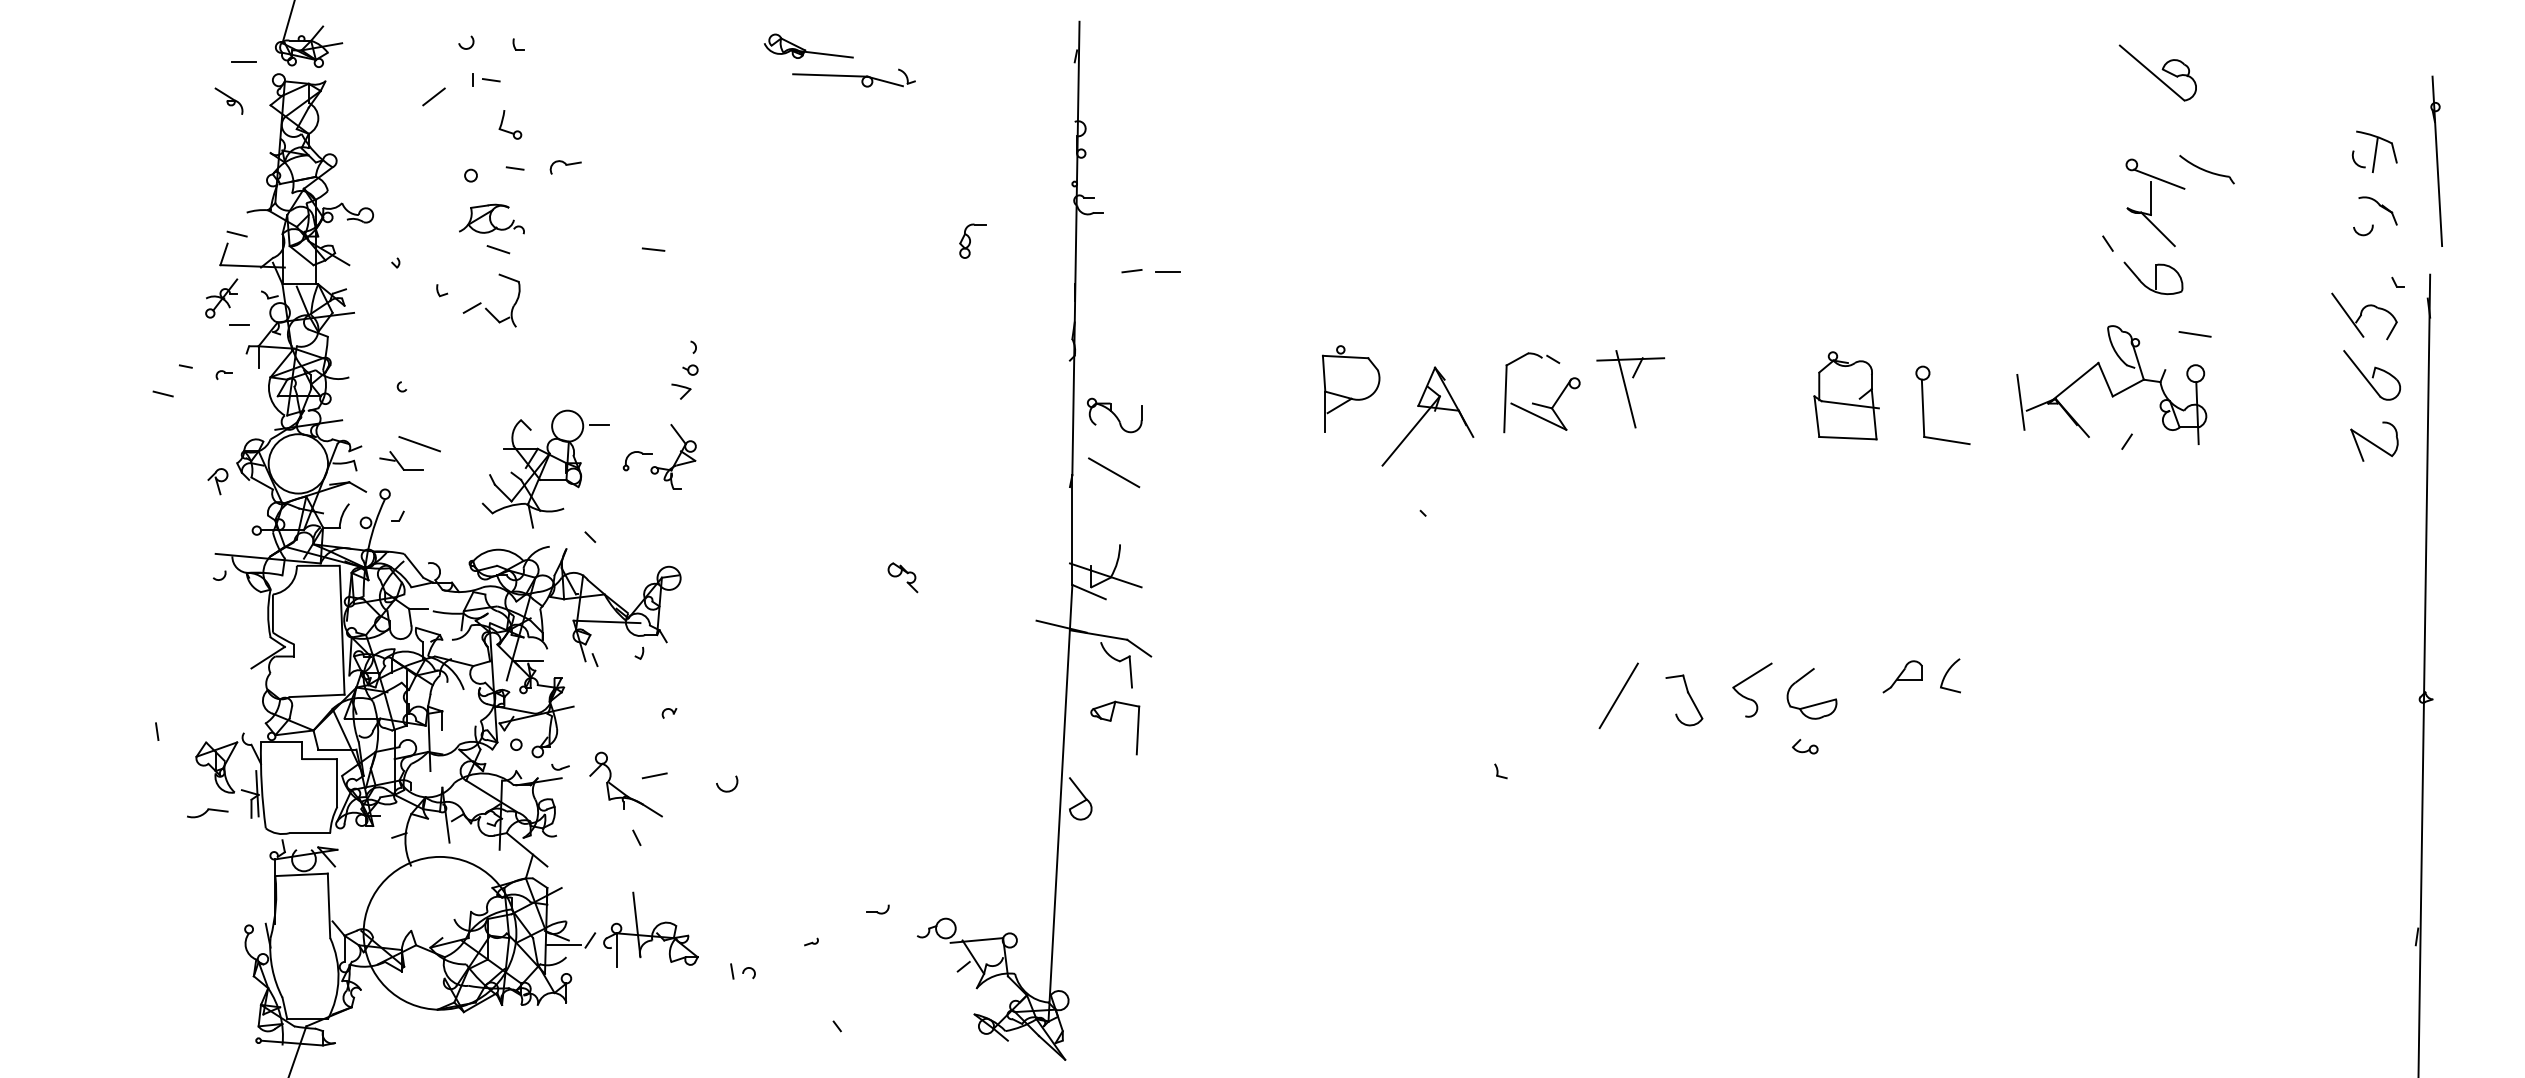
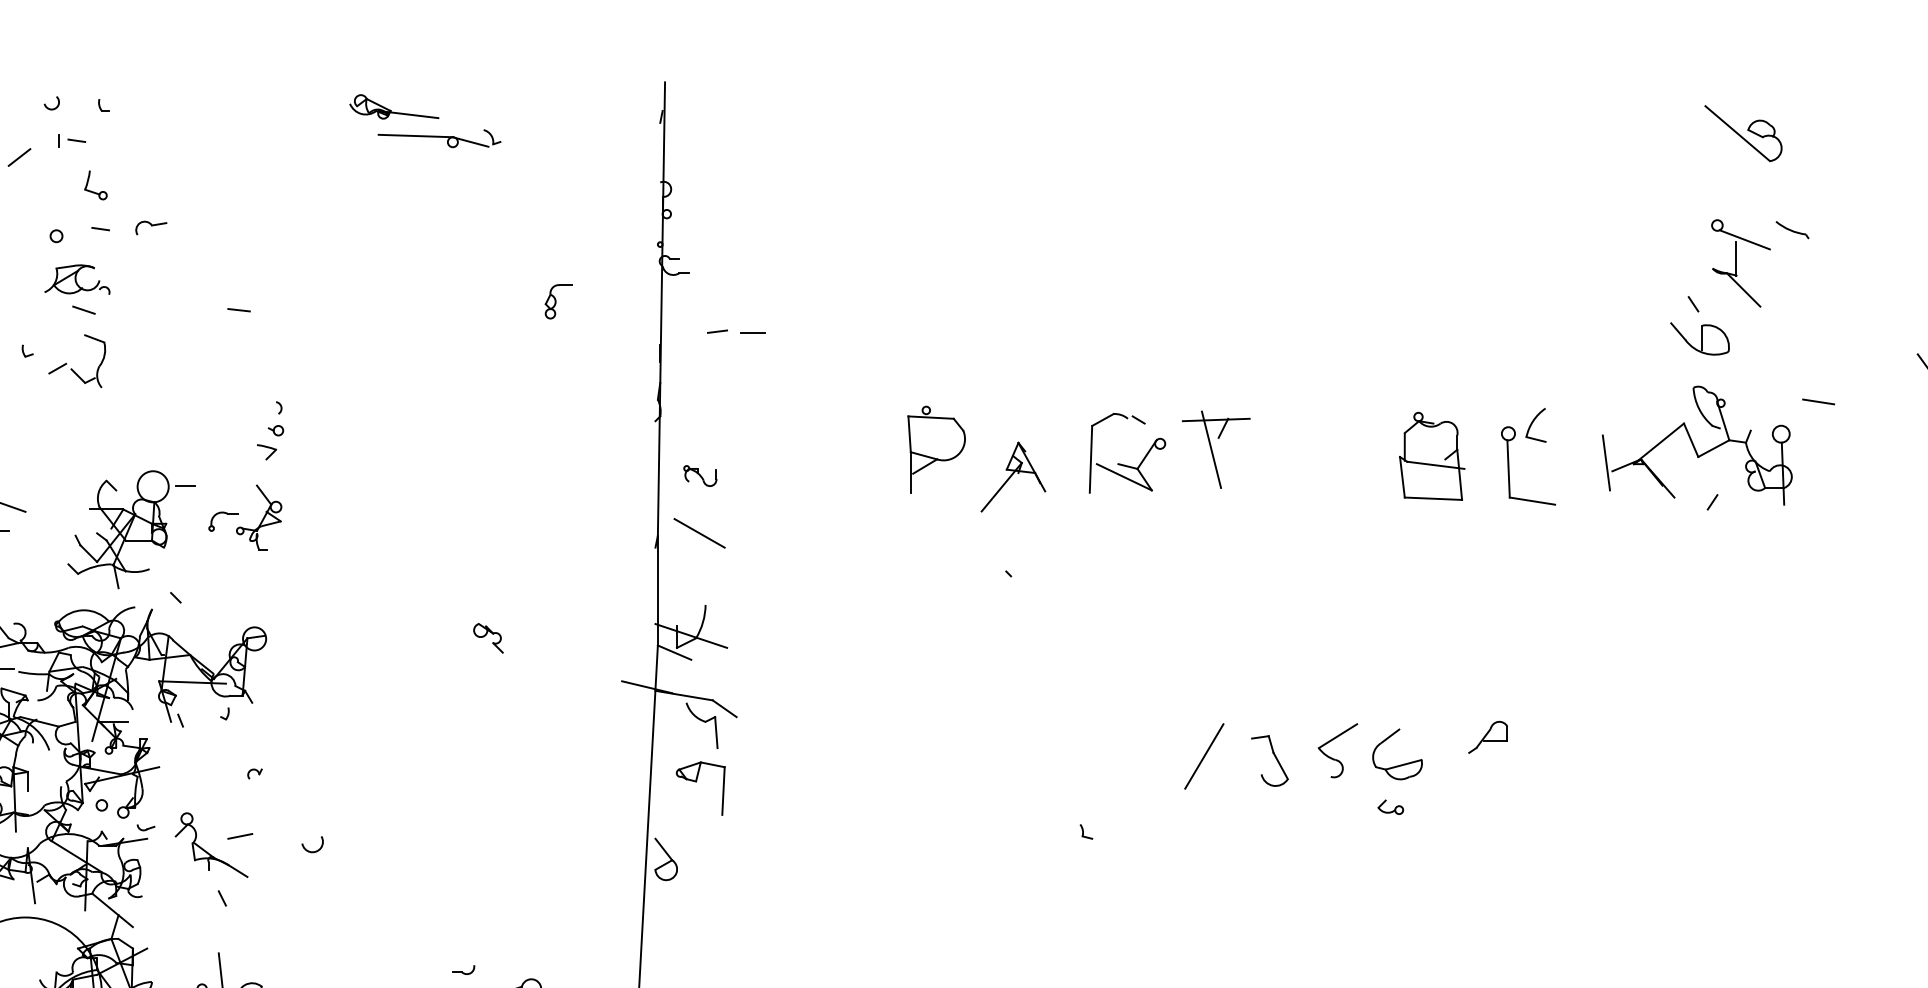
part: (2206, 169) -> (1792, 230), size x0.6
part: (2153, 278) -> (1700, 339), moved
line: (2194, 334) -> (1818, 402), moved
part: (1114, 415) -> (700, 476), size x0.6
part: (1427, 416) -> (1013, 477), size x0.7
part: (1950, 675) -> (1536, 425), moved

